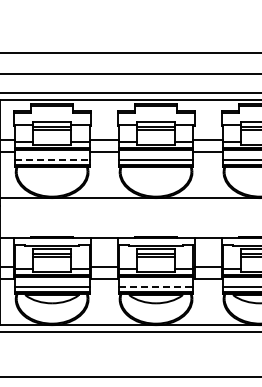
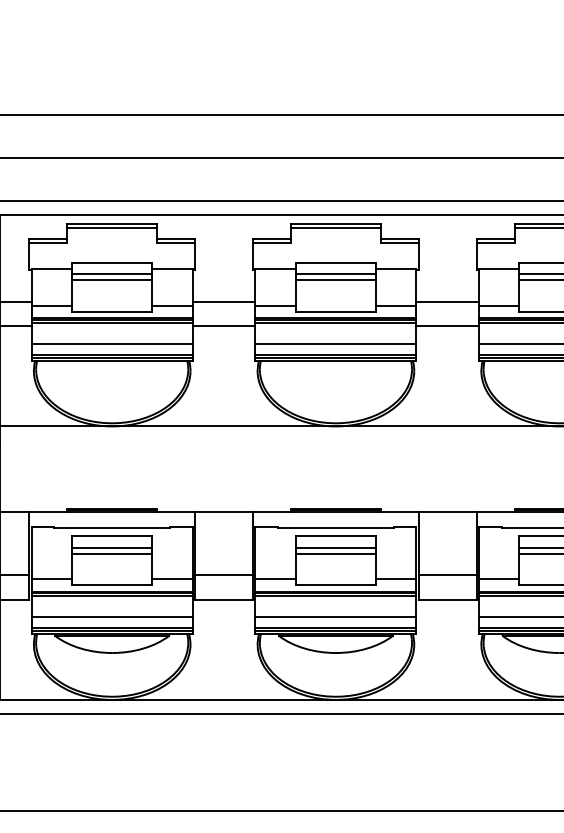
line: (52, 159) -> (112, 343), dashed -> solid
line: (156, 286) -> (336, 616), dashed -> solid

